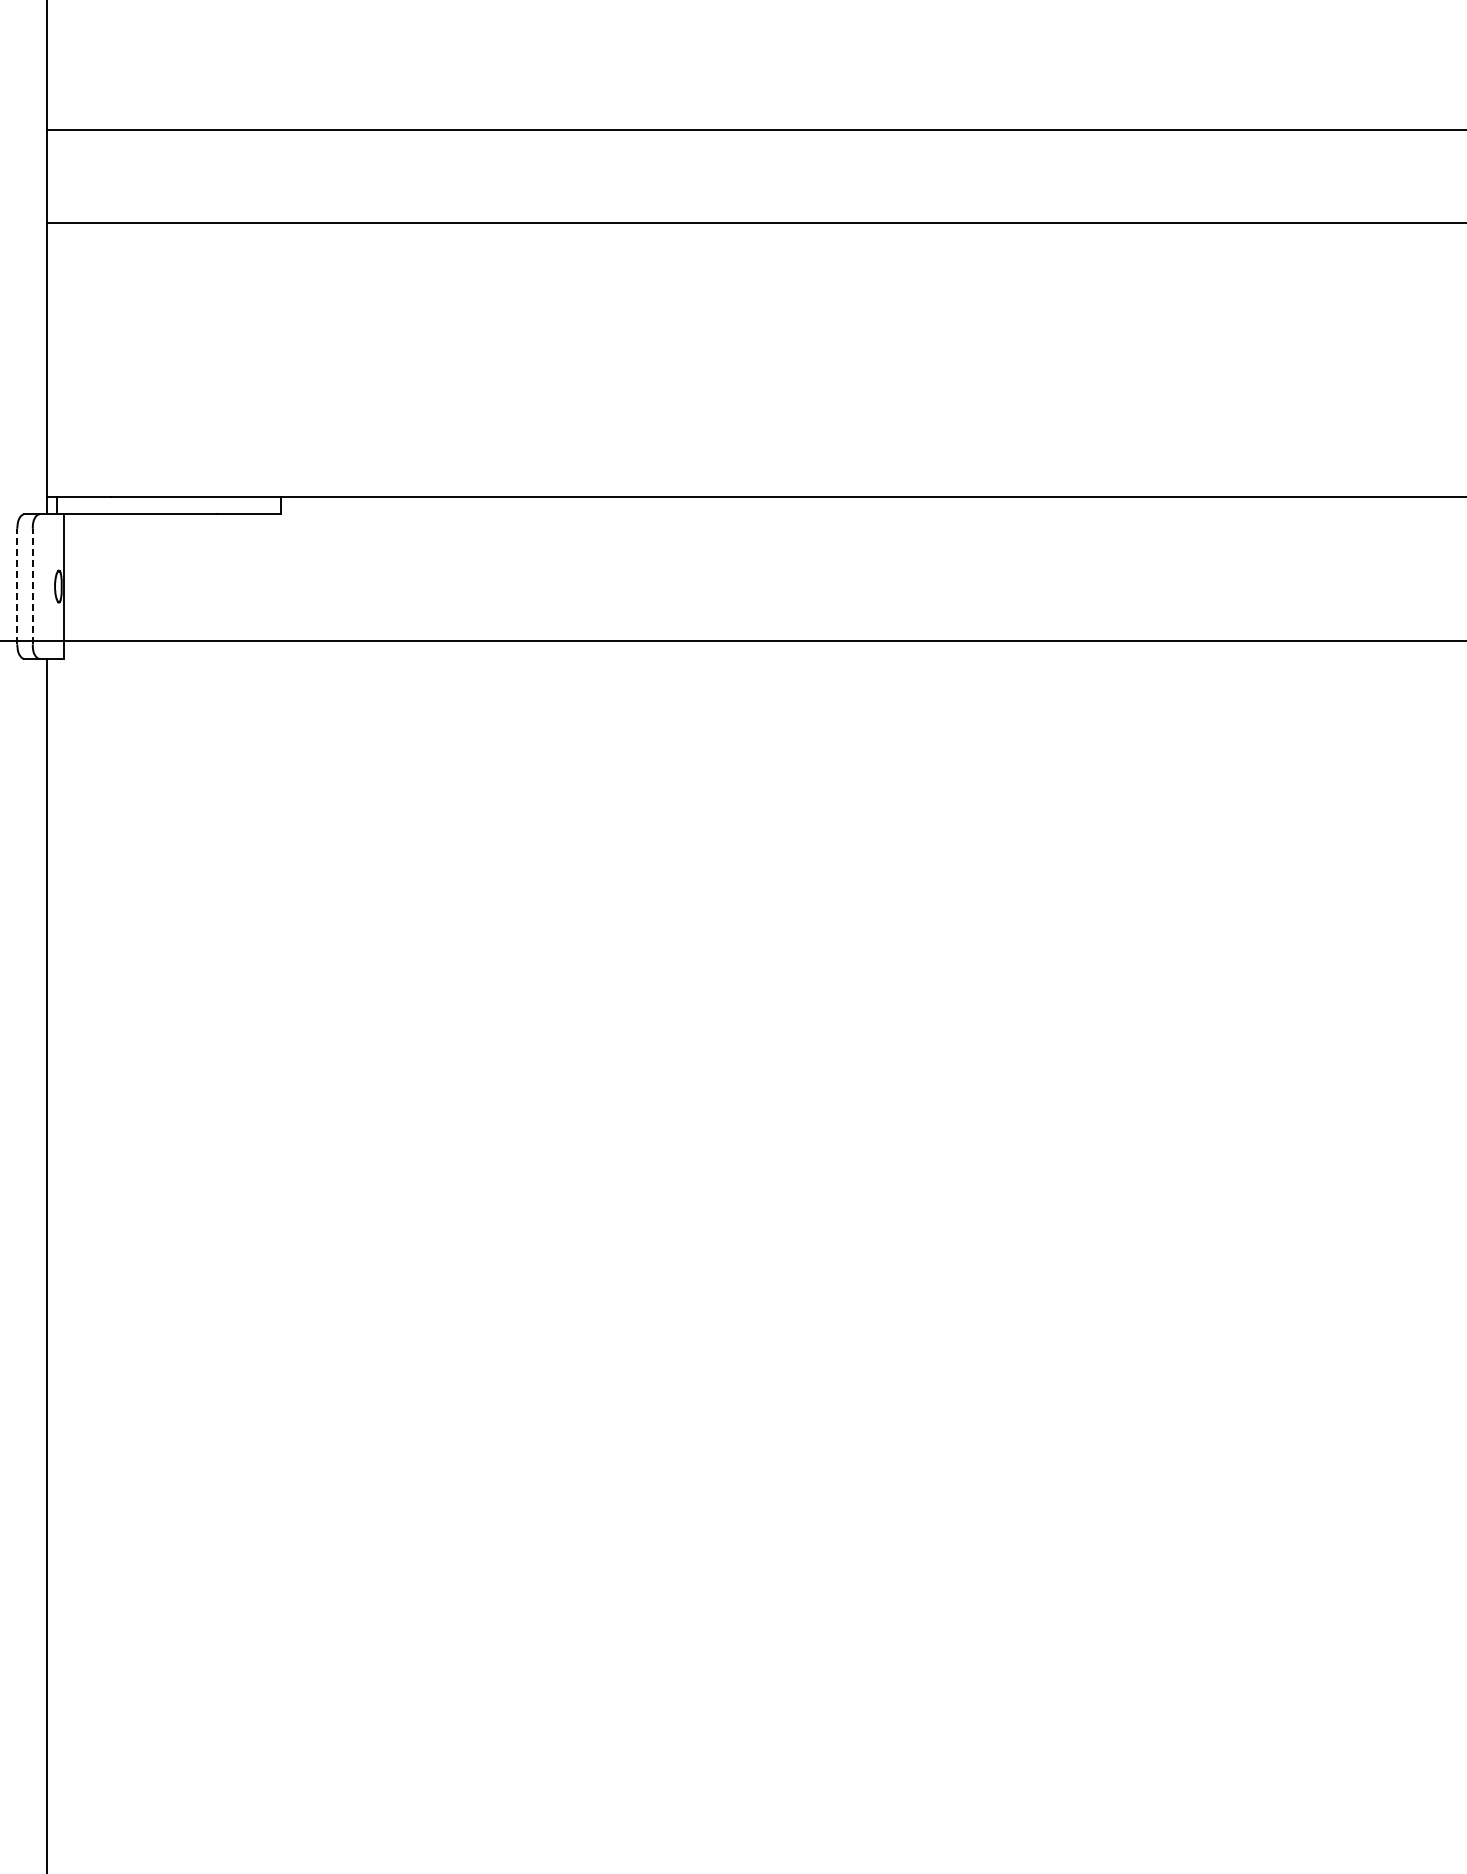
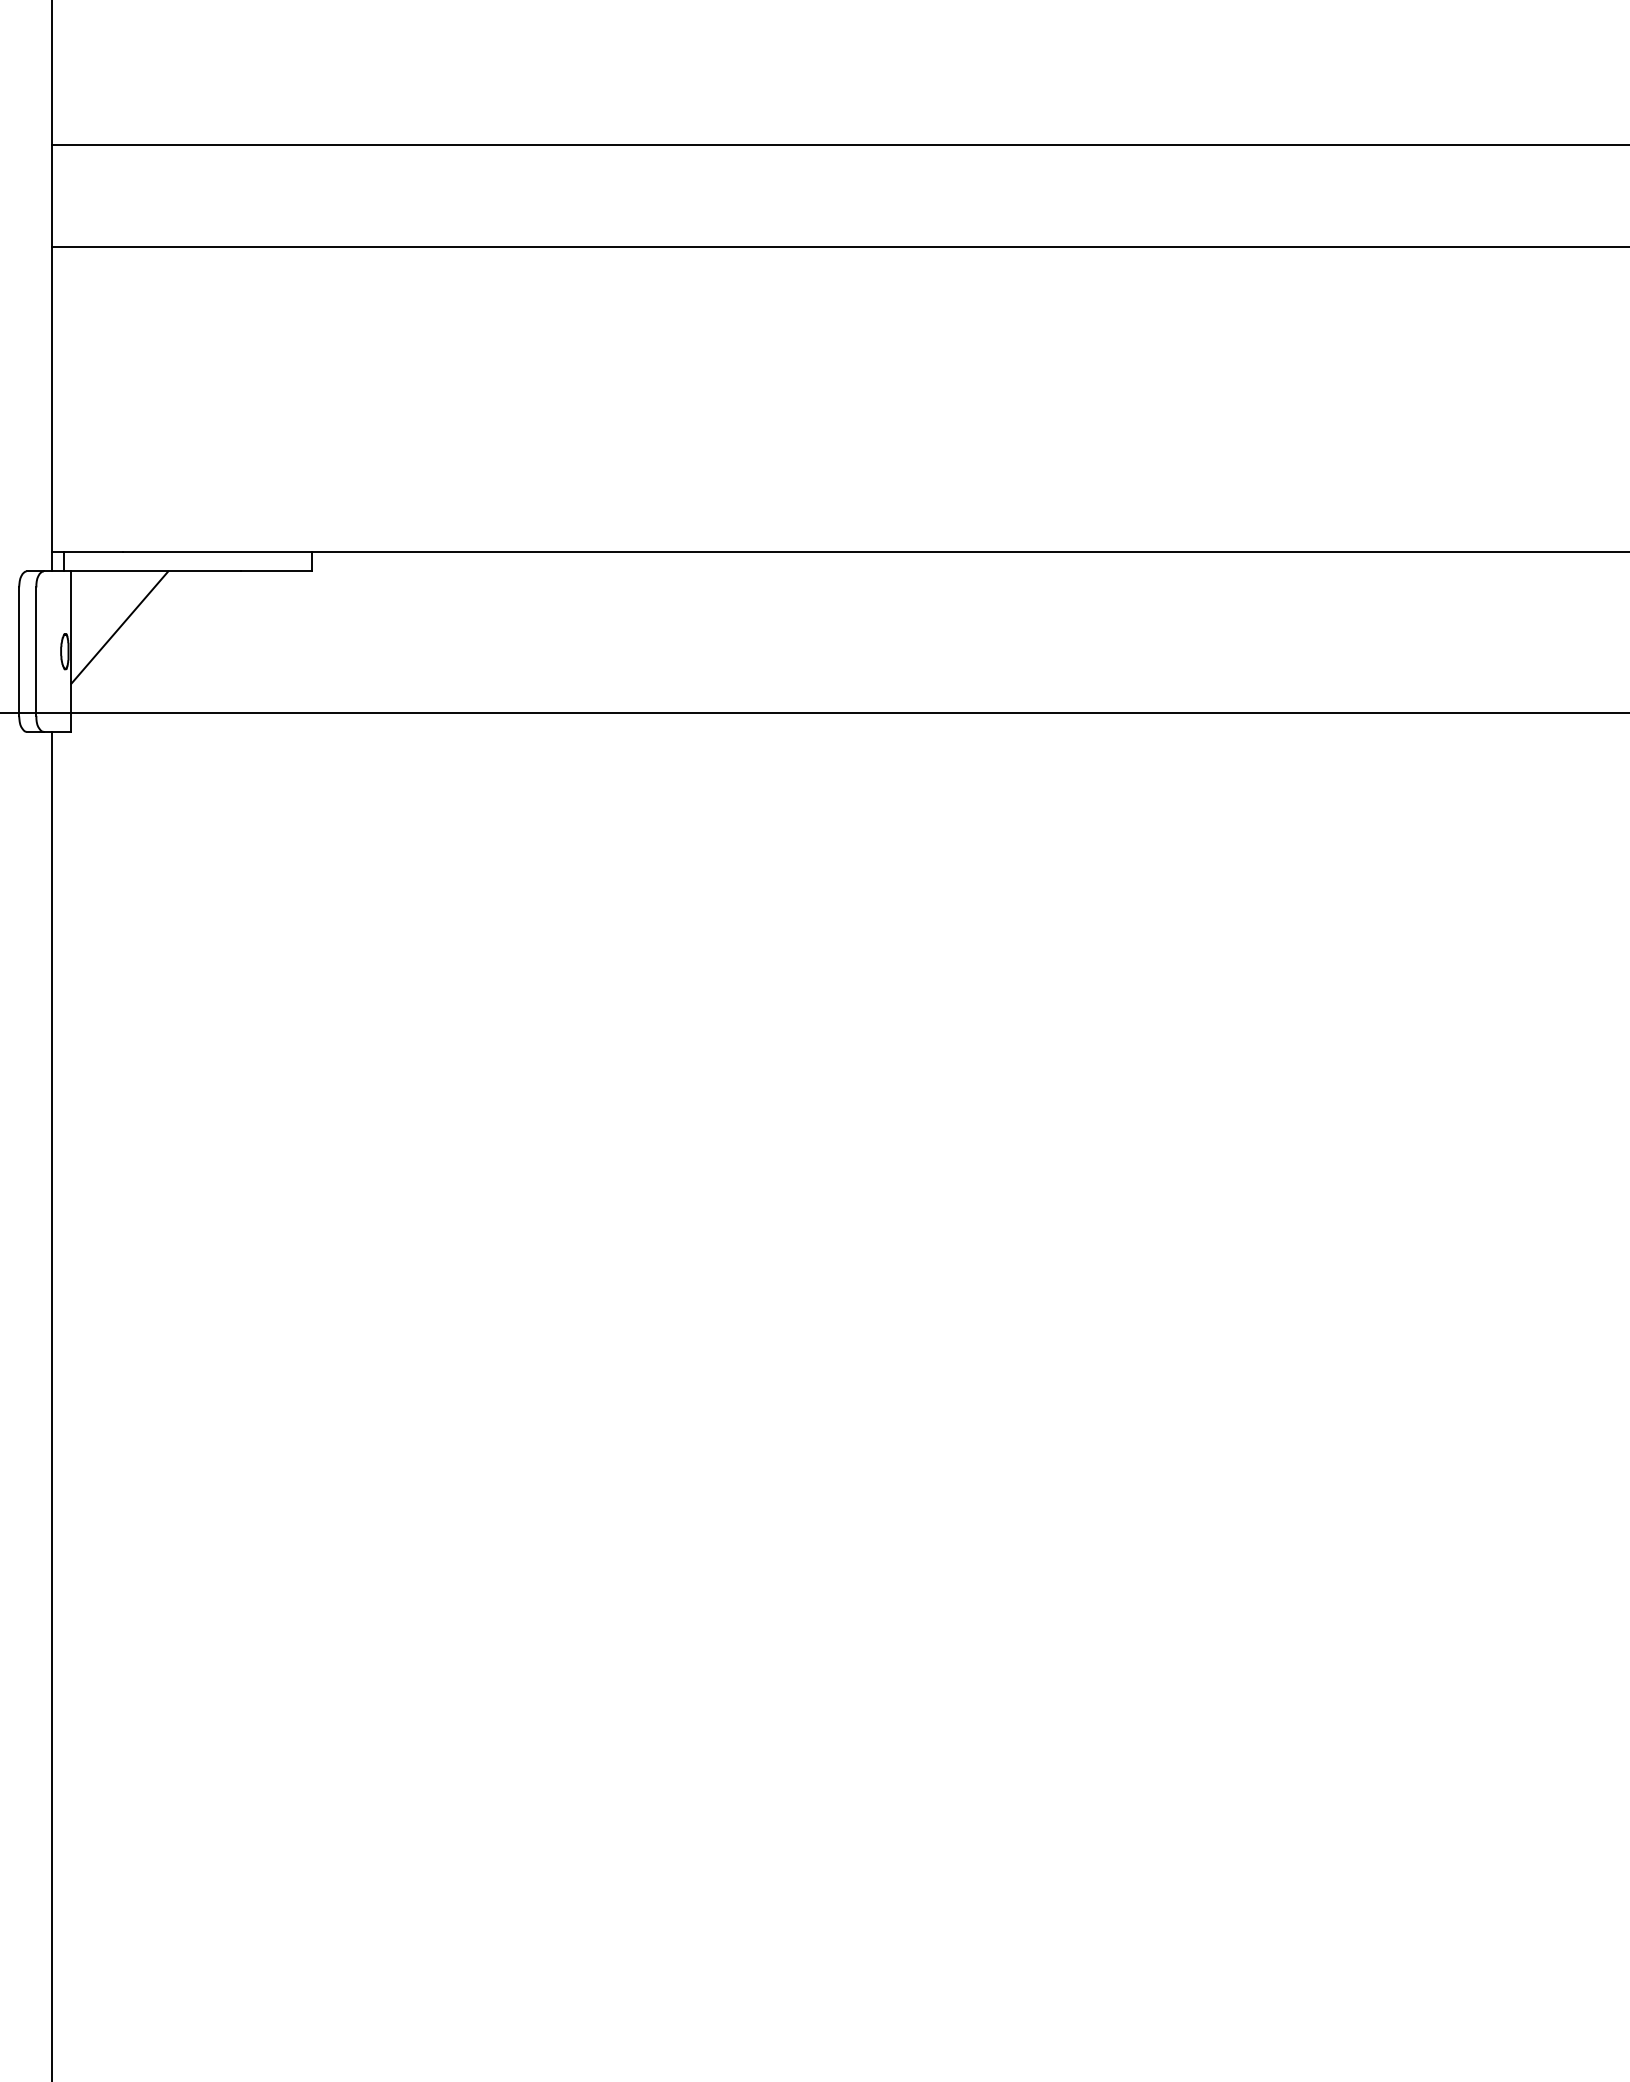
line: (107, 564) -> (119, 627), added
line: (17, 586) -> (19, 651), dashed -> solid
line: (32, 586) -> (36, 651), dashed -> solid

